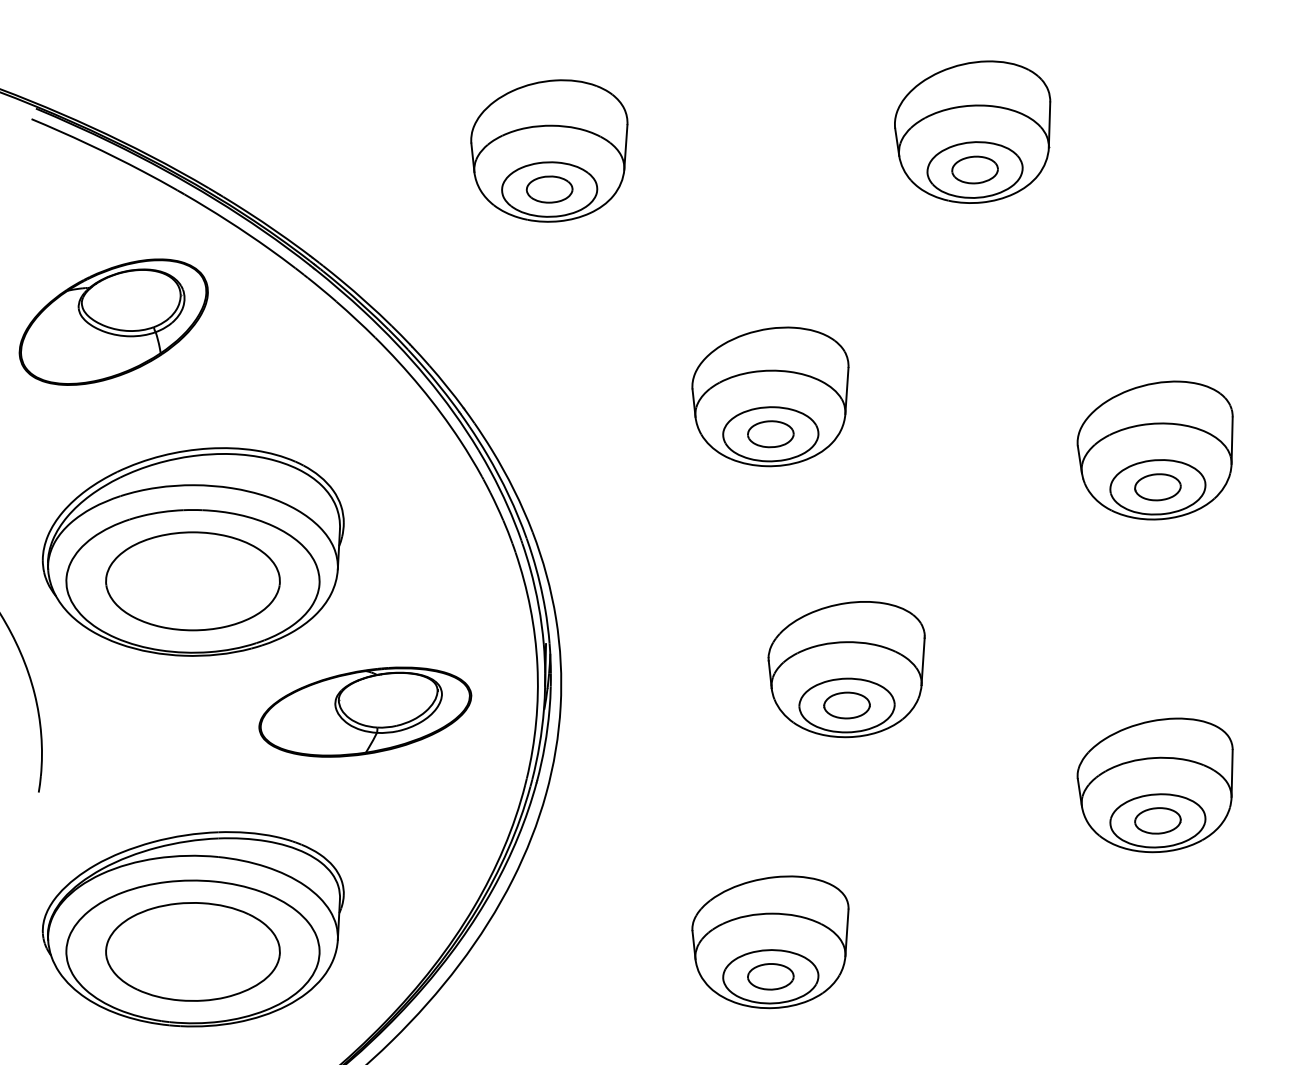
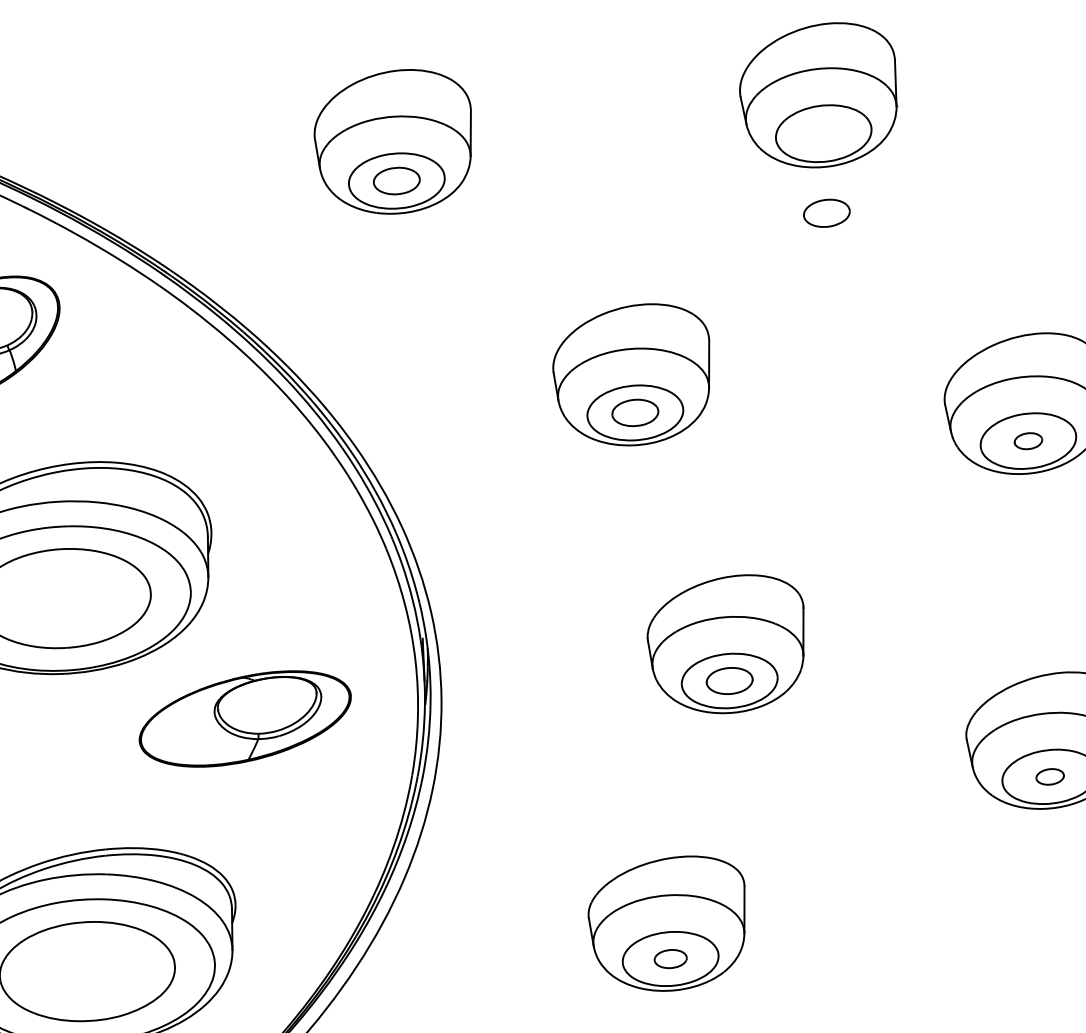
part: (974, 169) -> (826, 212), moved
part: (1157, 487) -> (1028, 441), size x0.6
part: (1157, 820) -> (1049, 776), size x0.6
part: (770, 976) -> (670, 958), size x0.7

